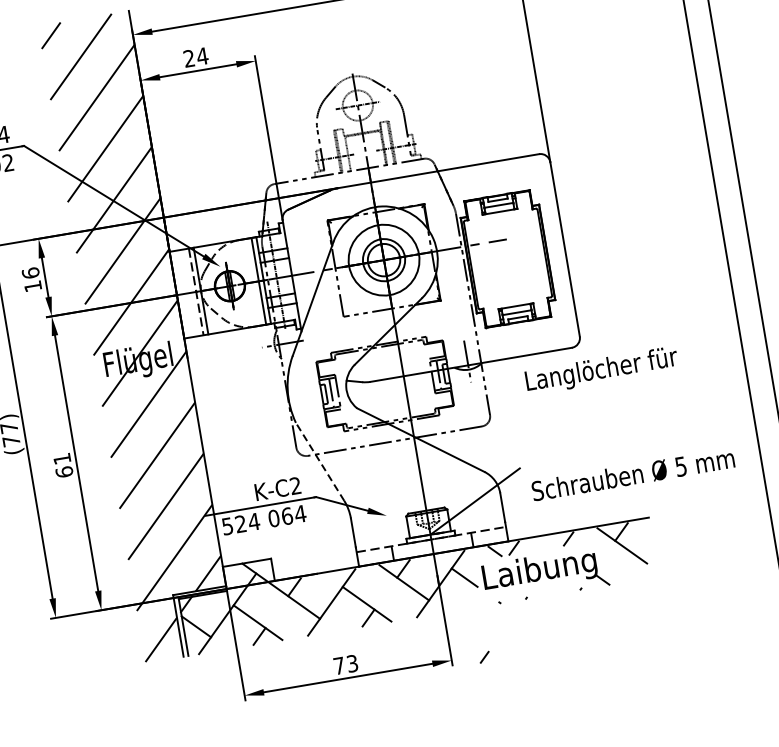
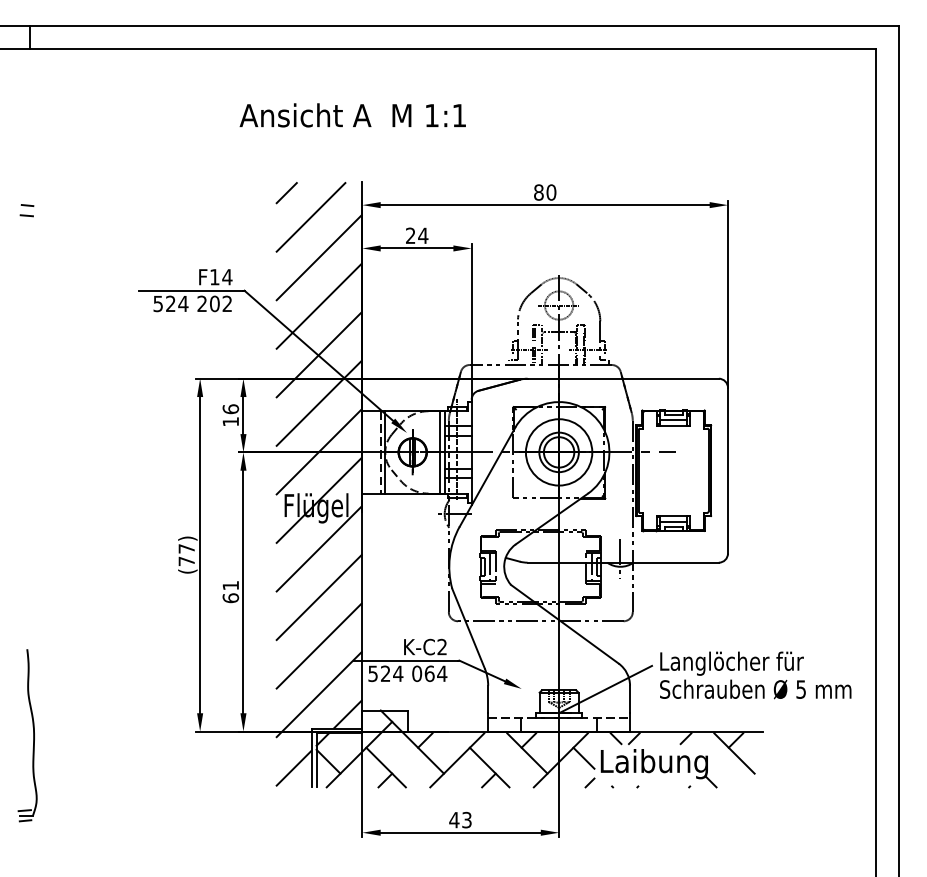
text: (601, 370) -> (731, 663), moved
line: (320, 461) -> (468, 628), dashed -> solid
line: (484, 656) -> (589, 782), moved
text: (339, 666) -> (454, 820), 73 -> 43

